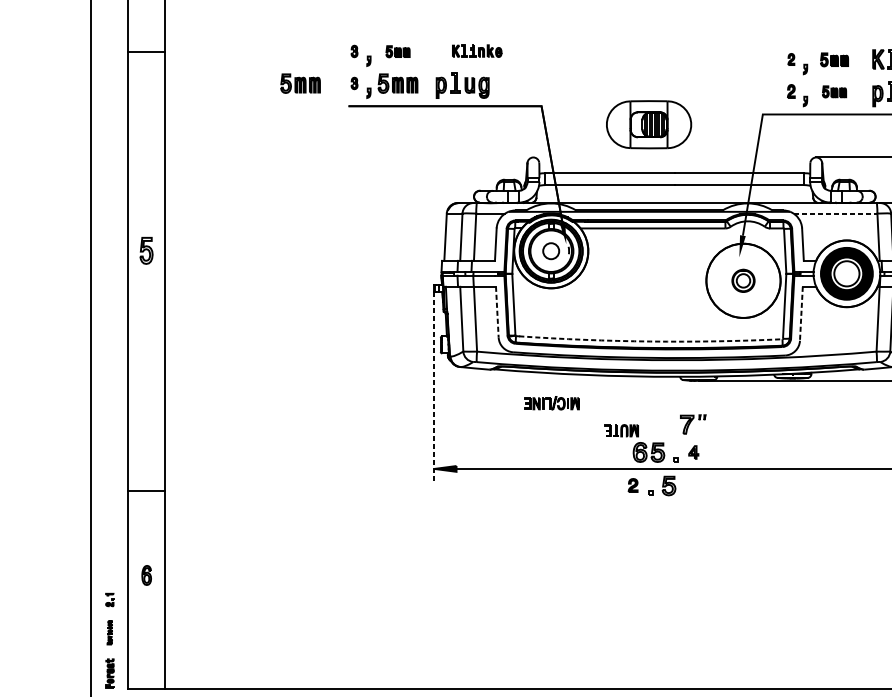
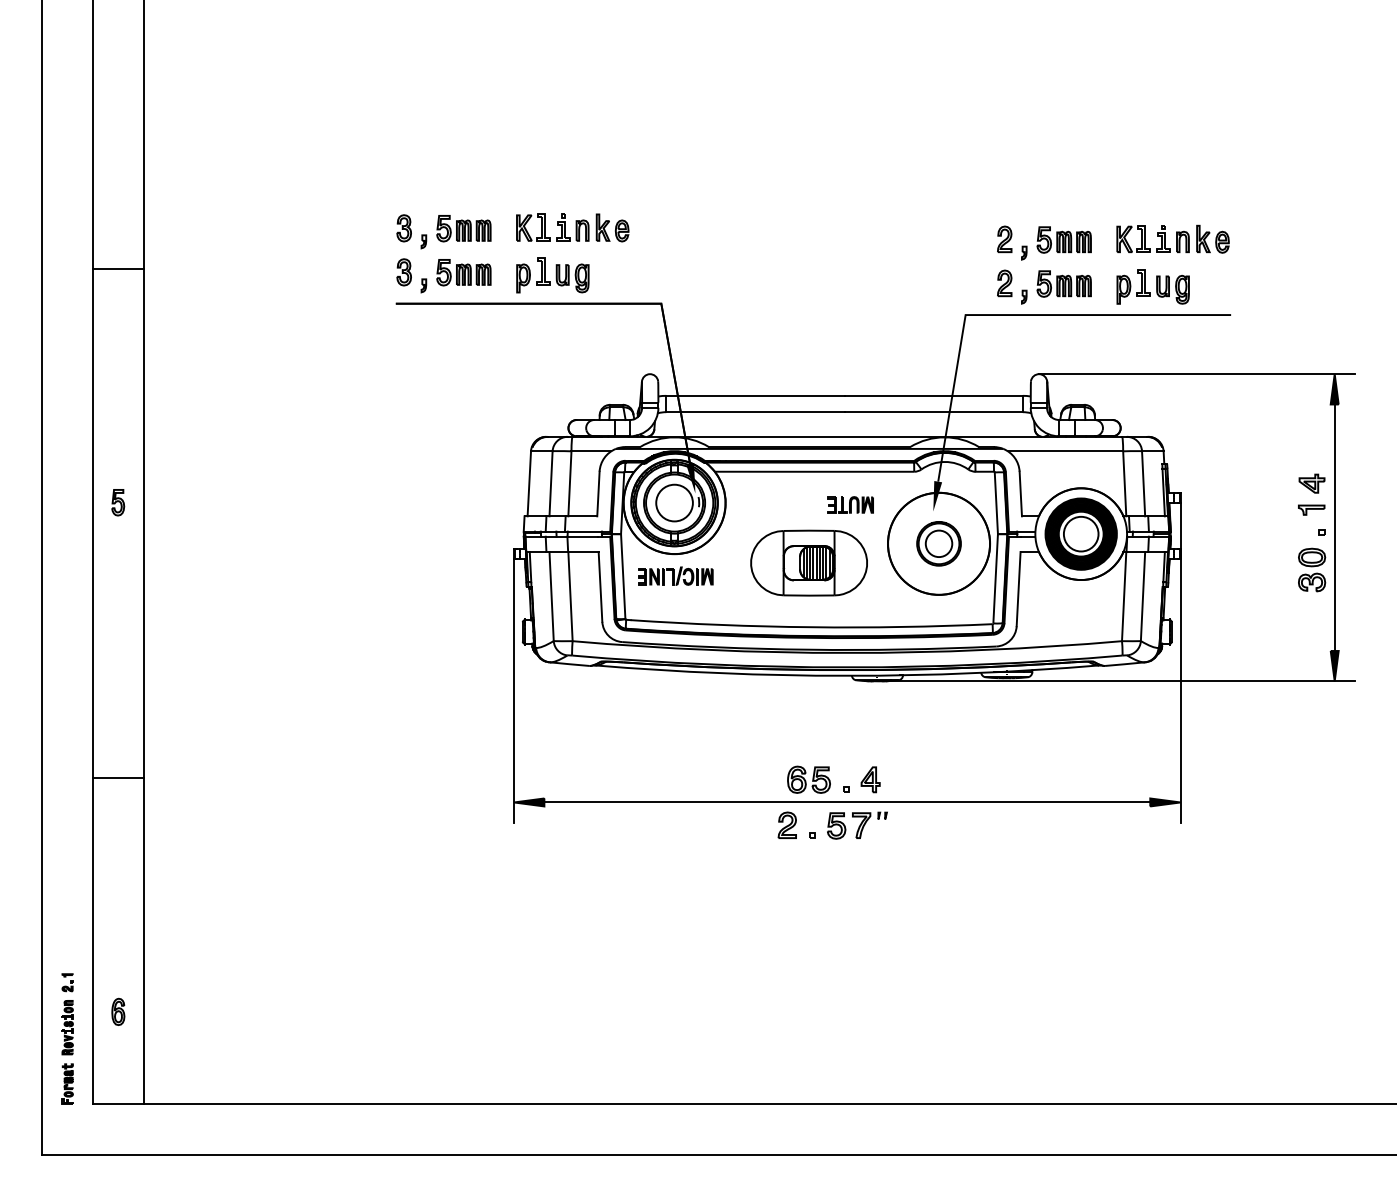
part: (476, 50) -> (572, 227), size x1.67
part: (354, 51) -> (403, 228), size x1.67
part: (397, 51) -> (463, 228), size x1.67
line: (146, 52) -> (117, 268), moved
part: (791, 59) -> (1004, 239), size x1.67
part: (834, 59) -> (1063, 239), size x1.43
part: (300, 83) -> (329, 272), removed
part: (354, 83) -> (403, 272), size x1.67
part: (791, 91) -> (1004, 283), size x1.43
part: (834, 91) -> (1063, 283), size x1.67
part: (648, 124) -> (808, 562), moved
line: (835, 213) -> (1065, 451), dashed -> solid
part: (146, 250) -> (118, 502), size x0.71
circle: (551, 250) -> (674, 502), size x1.67
part: (743, 280) -> (938, 543), size x1.43
line: (497, 311) -> (600, 586), dashed -> solid
line: (801, 314) -> (1018, 589), dashed -> solid
arc: (650, 341) -> (811, 627), dashed -> solid
line: (434, 387) -> (514, 690), dashed -> solid
part: (551, 402) -> (675, 575), moved
part: (692, 423) -> (869, 824), moved
part: (621, 430) -> (850, 504), moved
part: (693, 452) -> (870, 779), size x1.43
part: (632, 484) -> (786, 824), size x1.43
line: (146, 491) -> (117, 778), moved
part: (146, 575) -> (118, 1011), moved
part: (109, 632) -> (67, 1027), size x1.67

